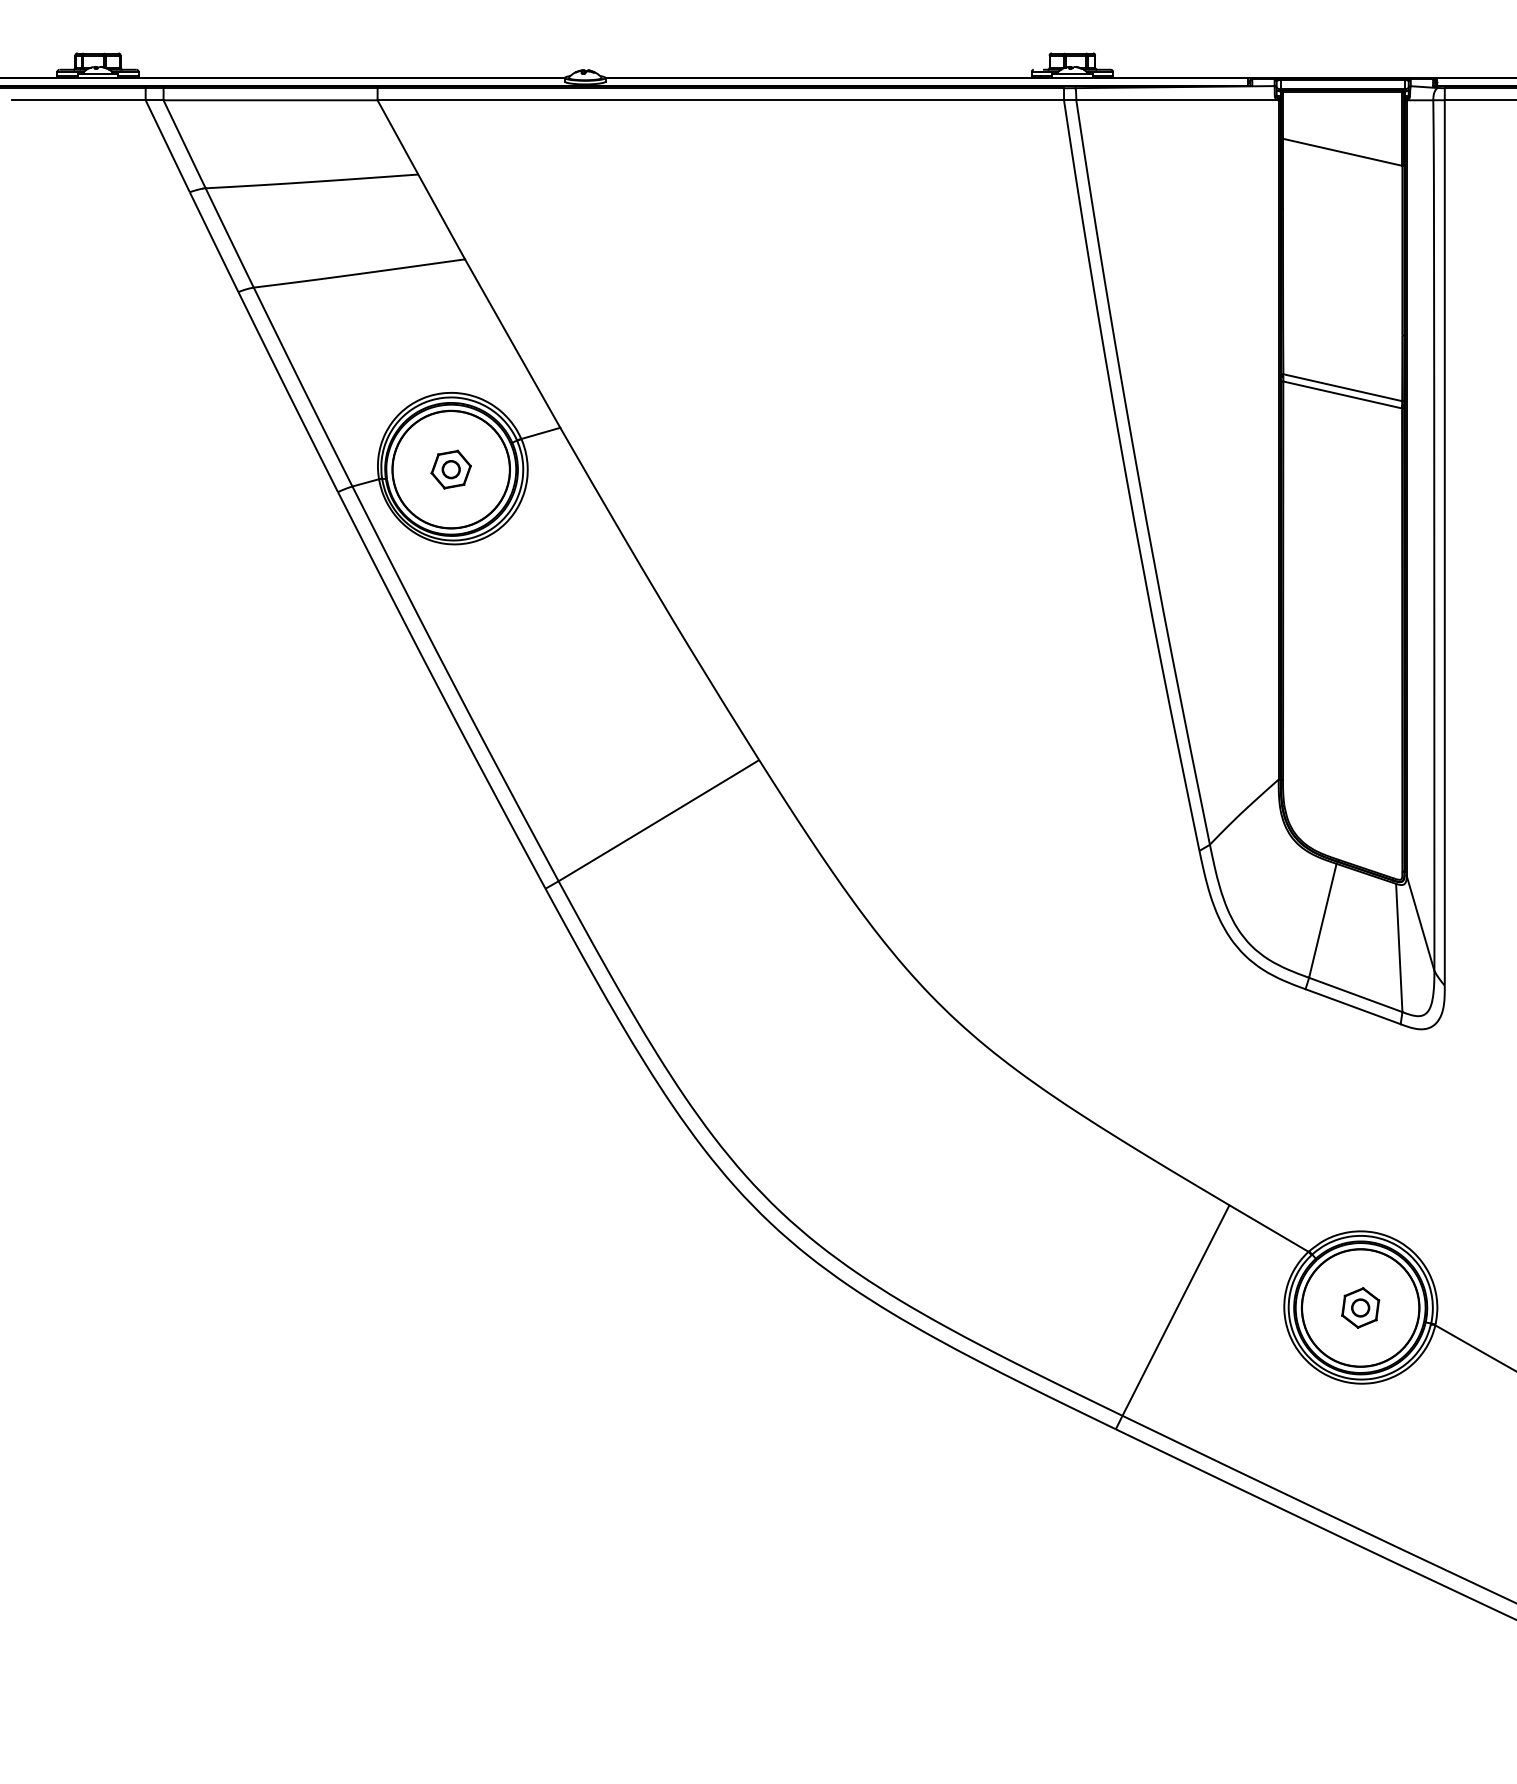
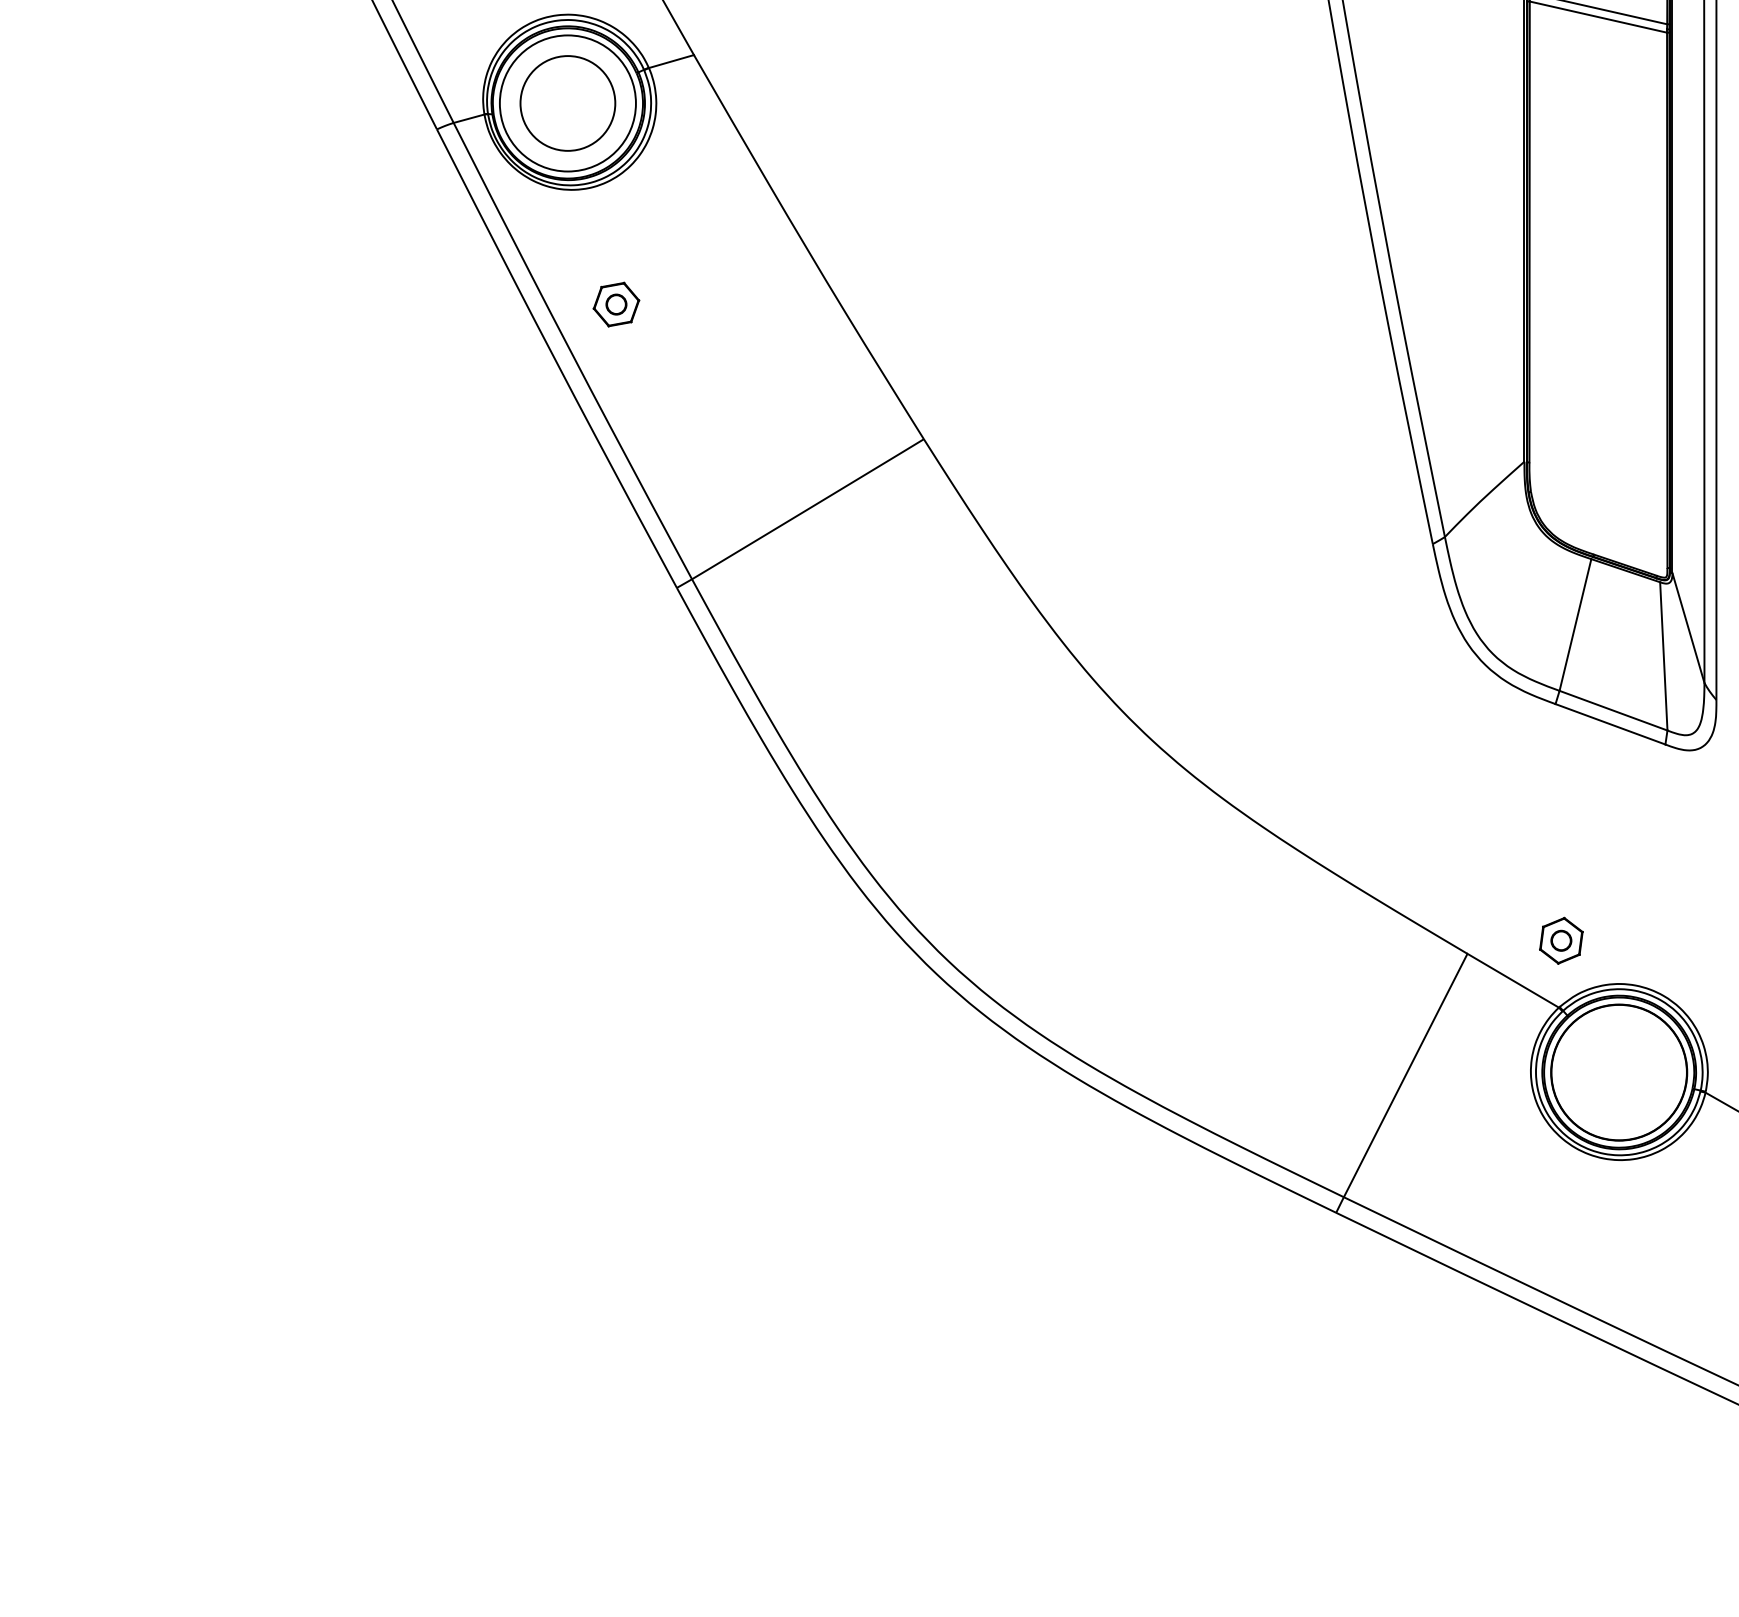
circle: (450, 469) -> (567, 103), size x0.7
part: (450, 469) -> (615, 304), moved
part: (1360, 1307) -> (1561, 940), moved

